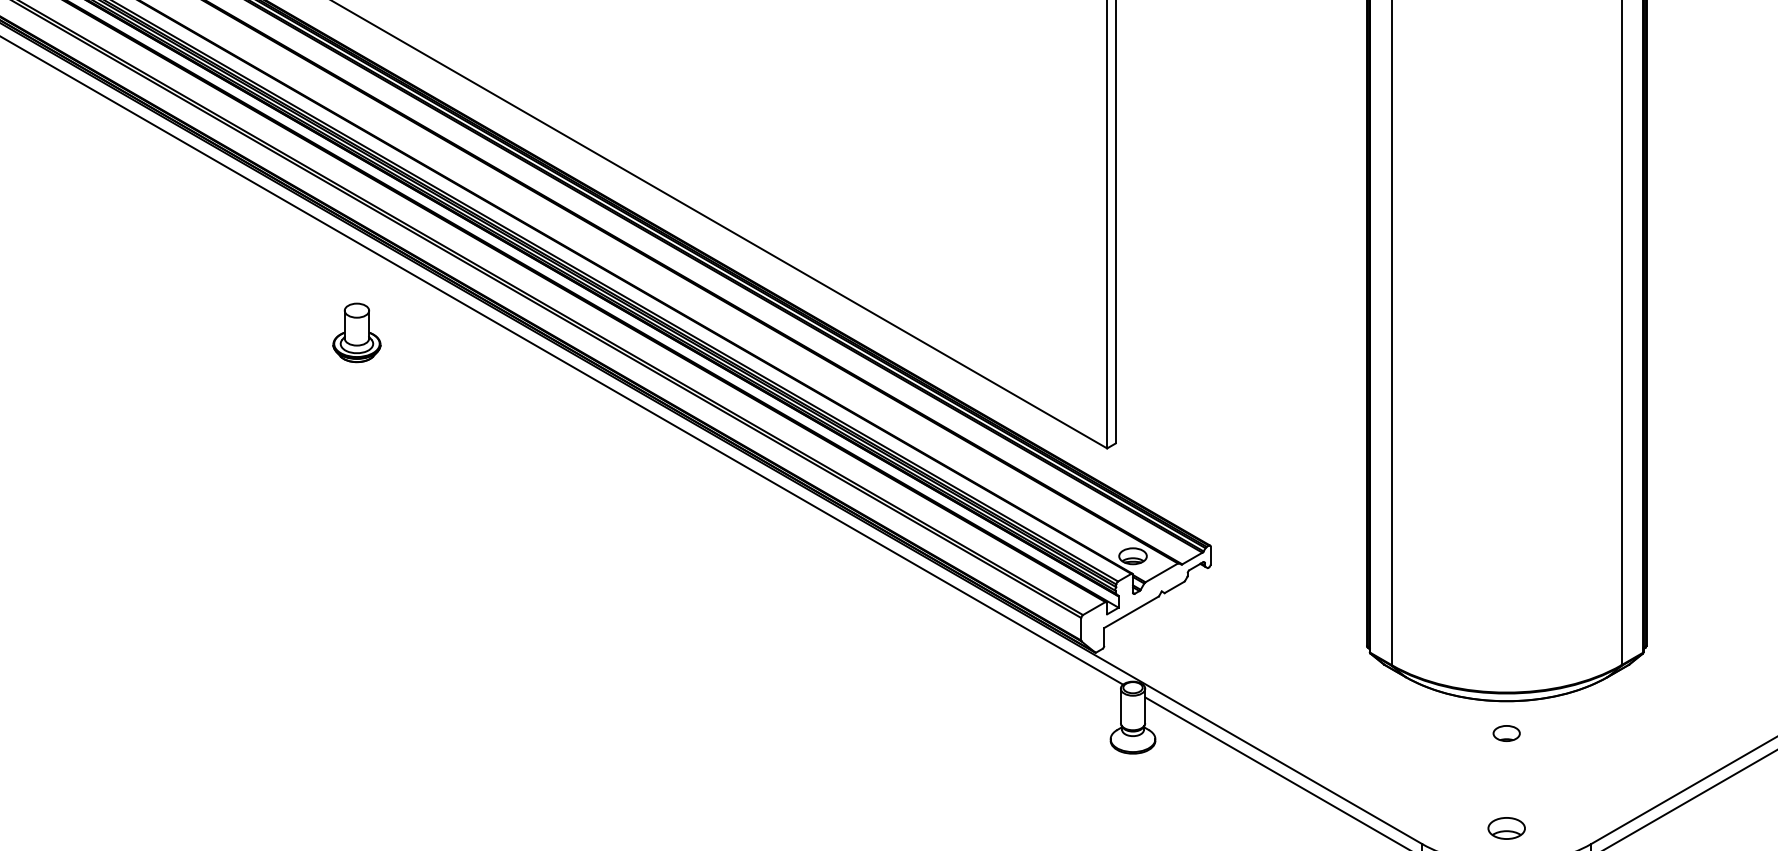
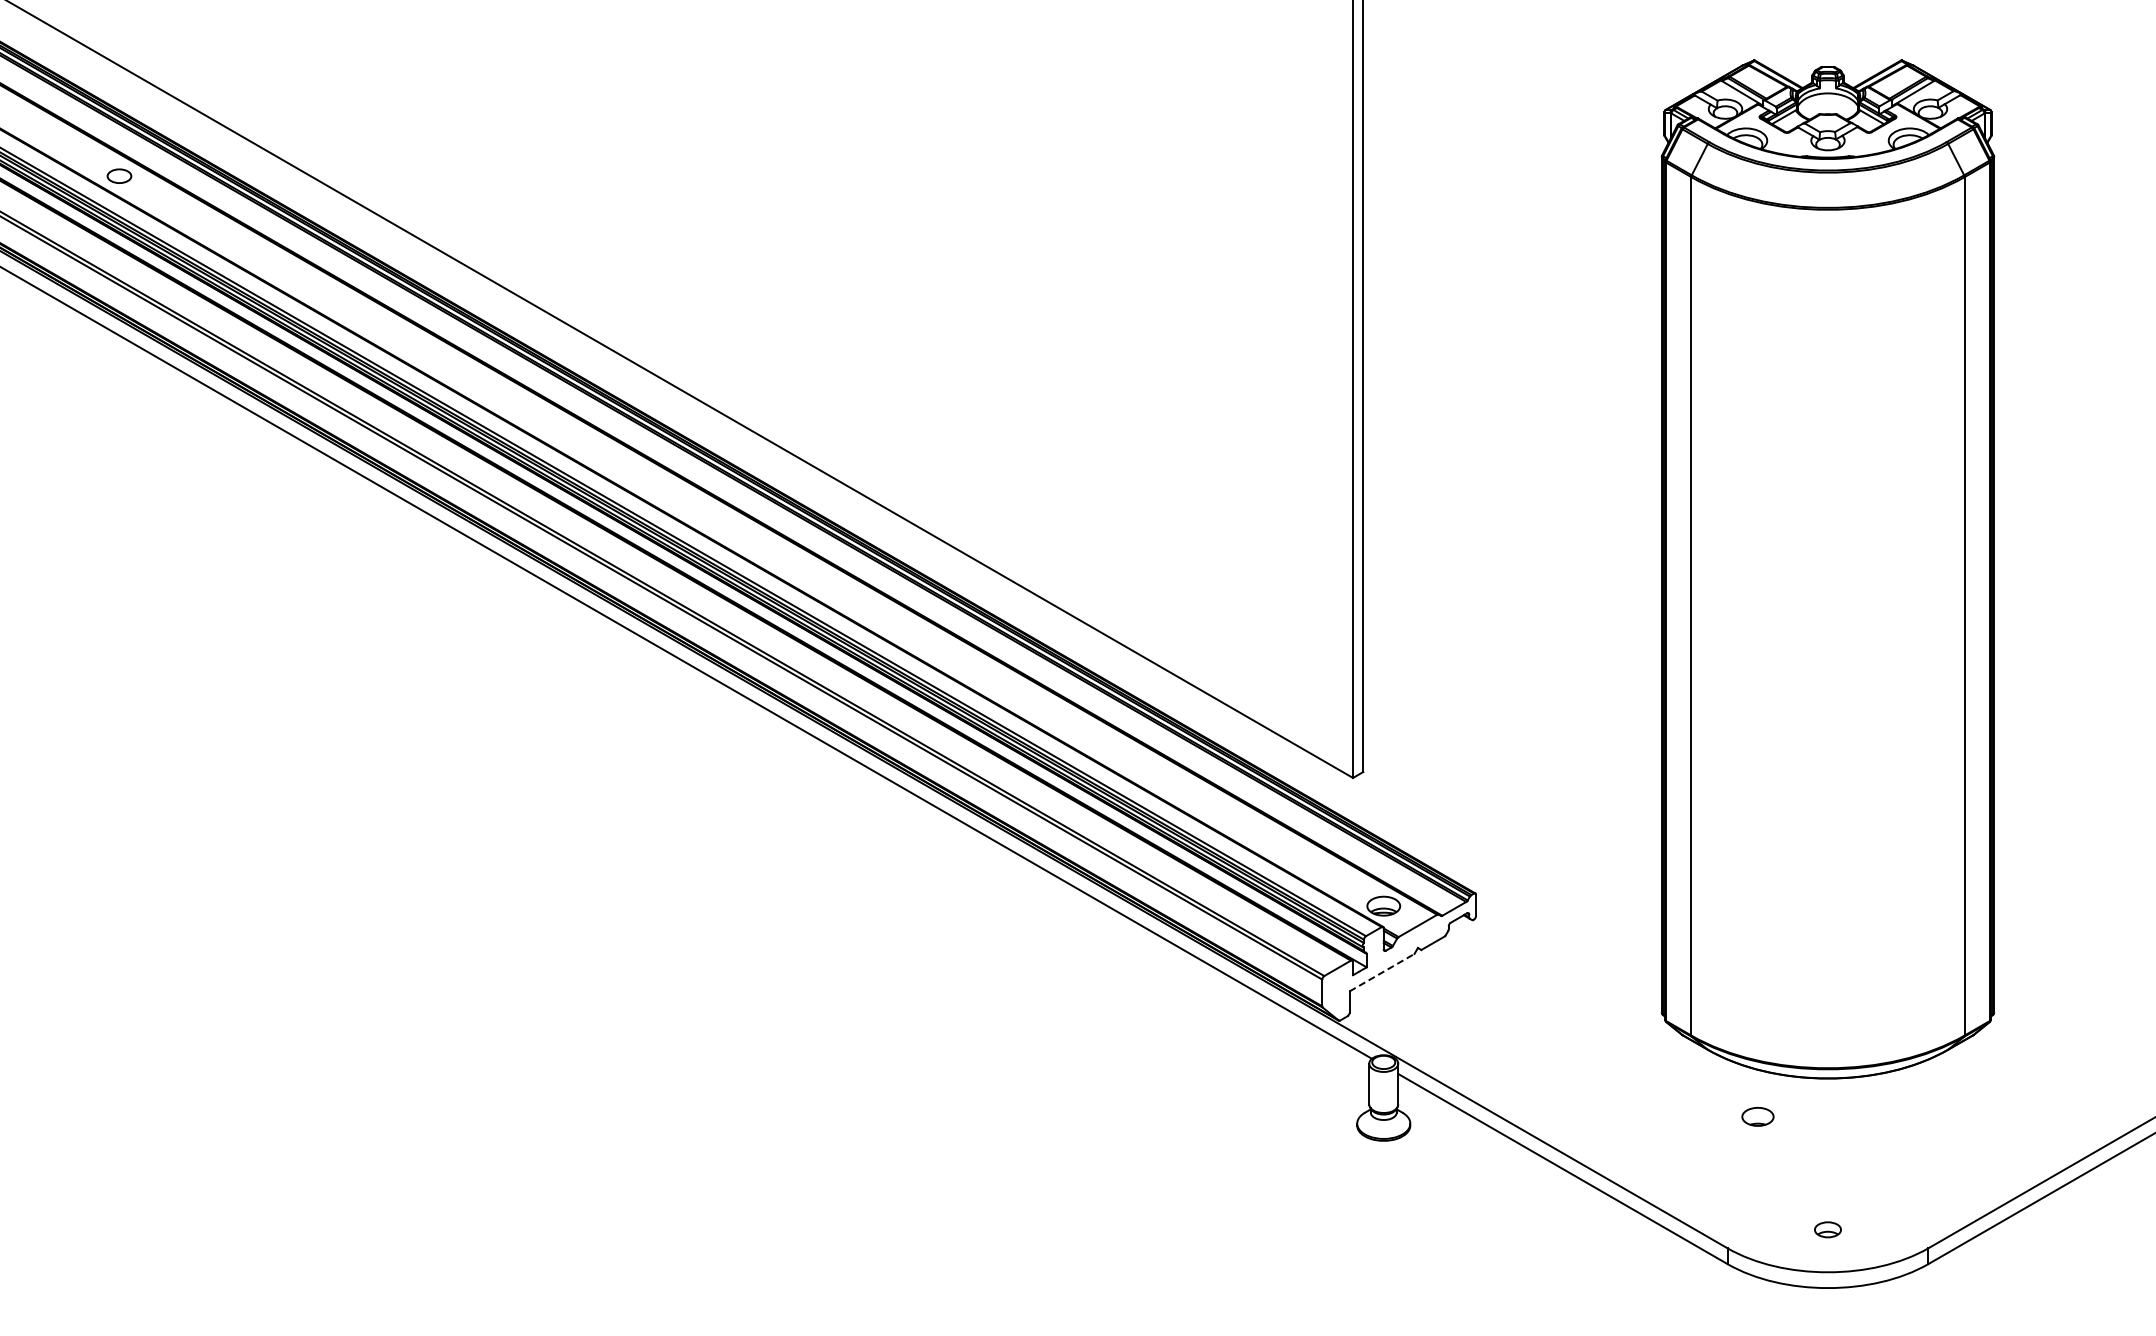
part: (357, 332) -> (461, 640), removed
line: (1131, 612) -> (1382, 972), solid -> dashed
part: (1506, 733) -> (1757, 1116), moved
part: (1506, 828) -> (1827, 1229), size x0.6

